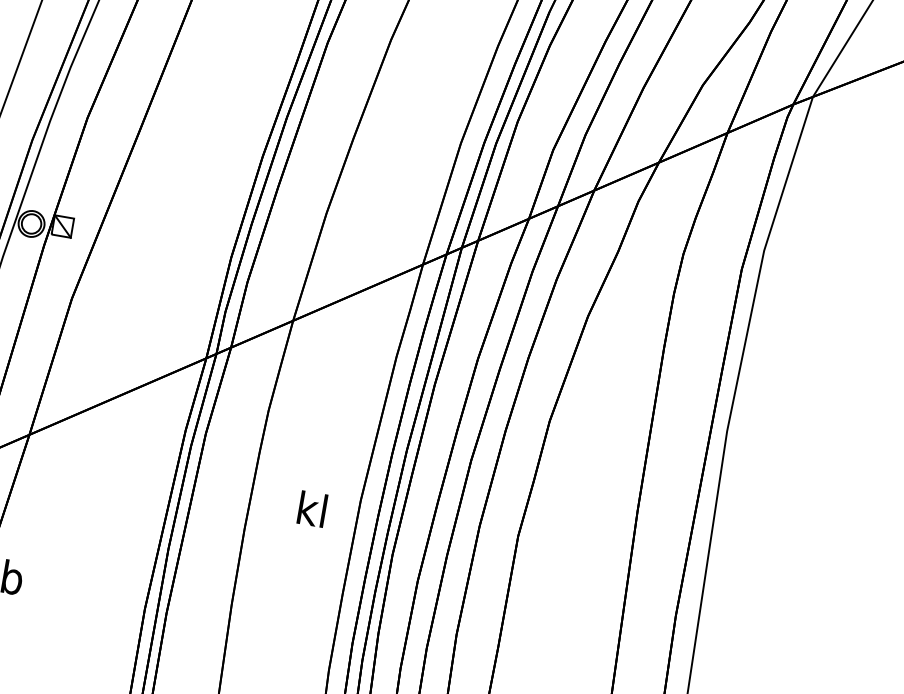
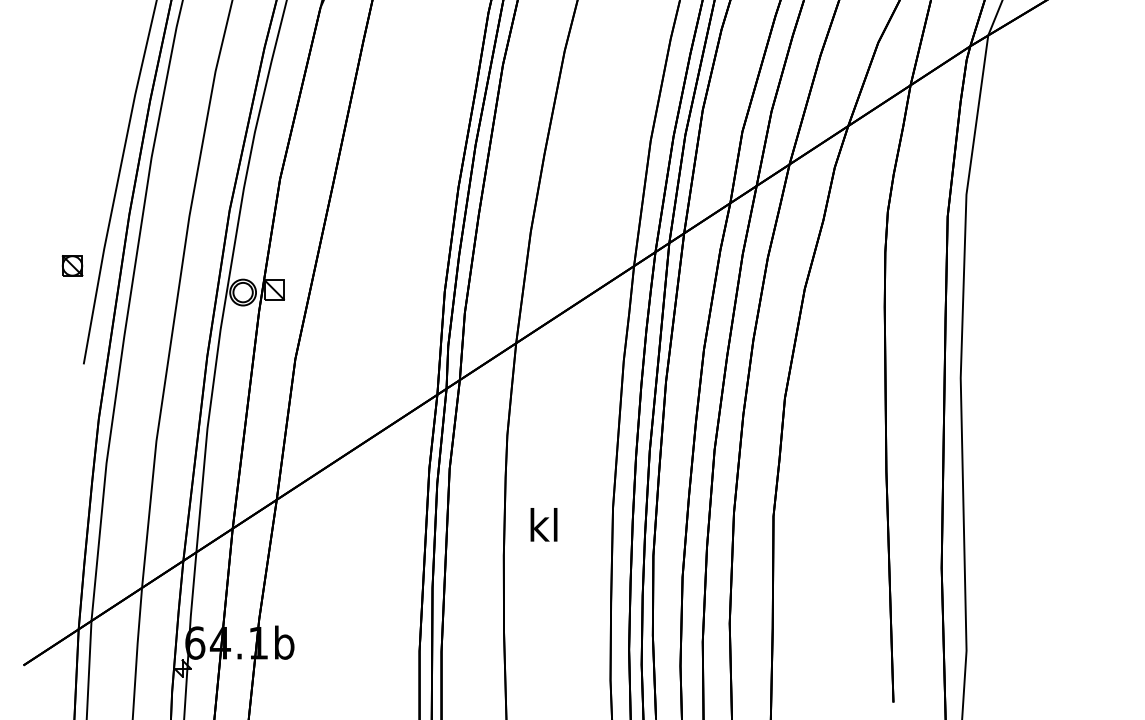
text: (311, 508) -> (543, 524), moved

